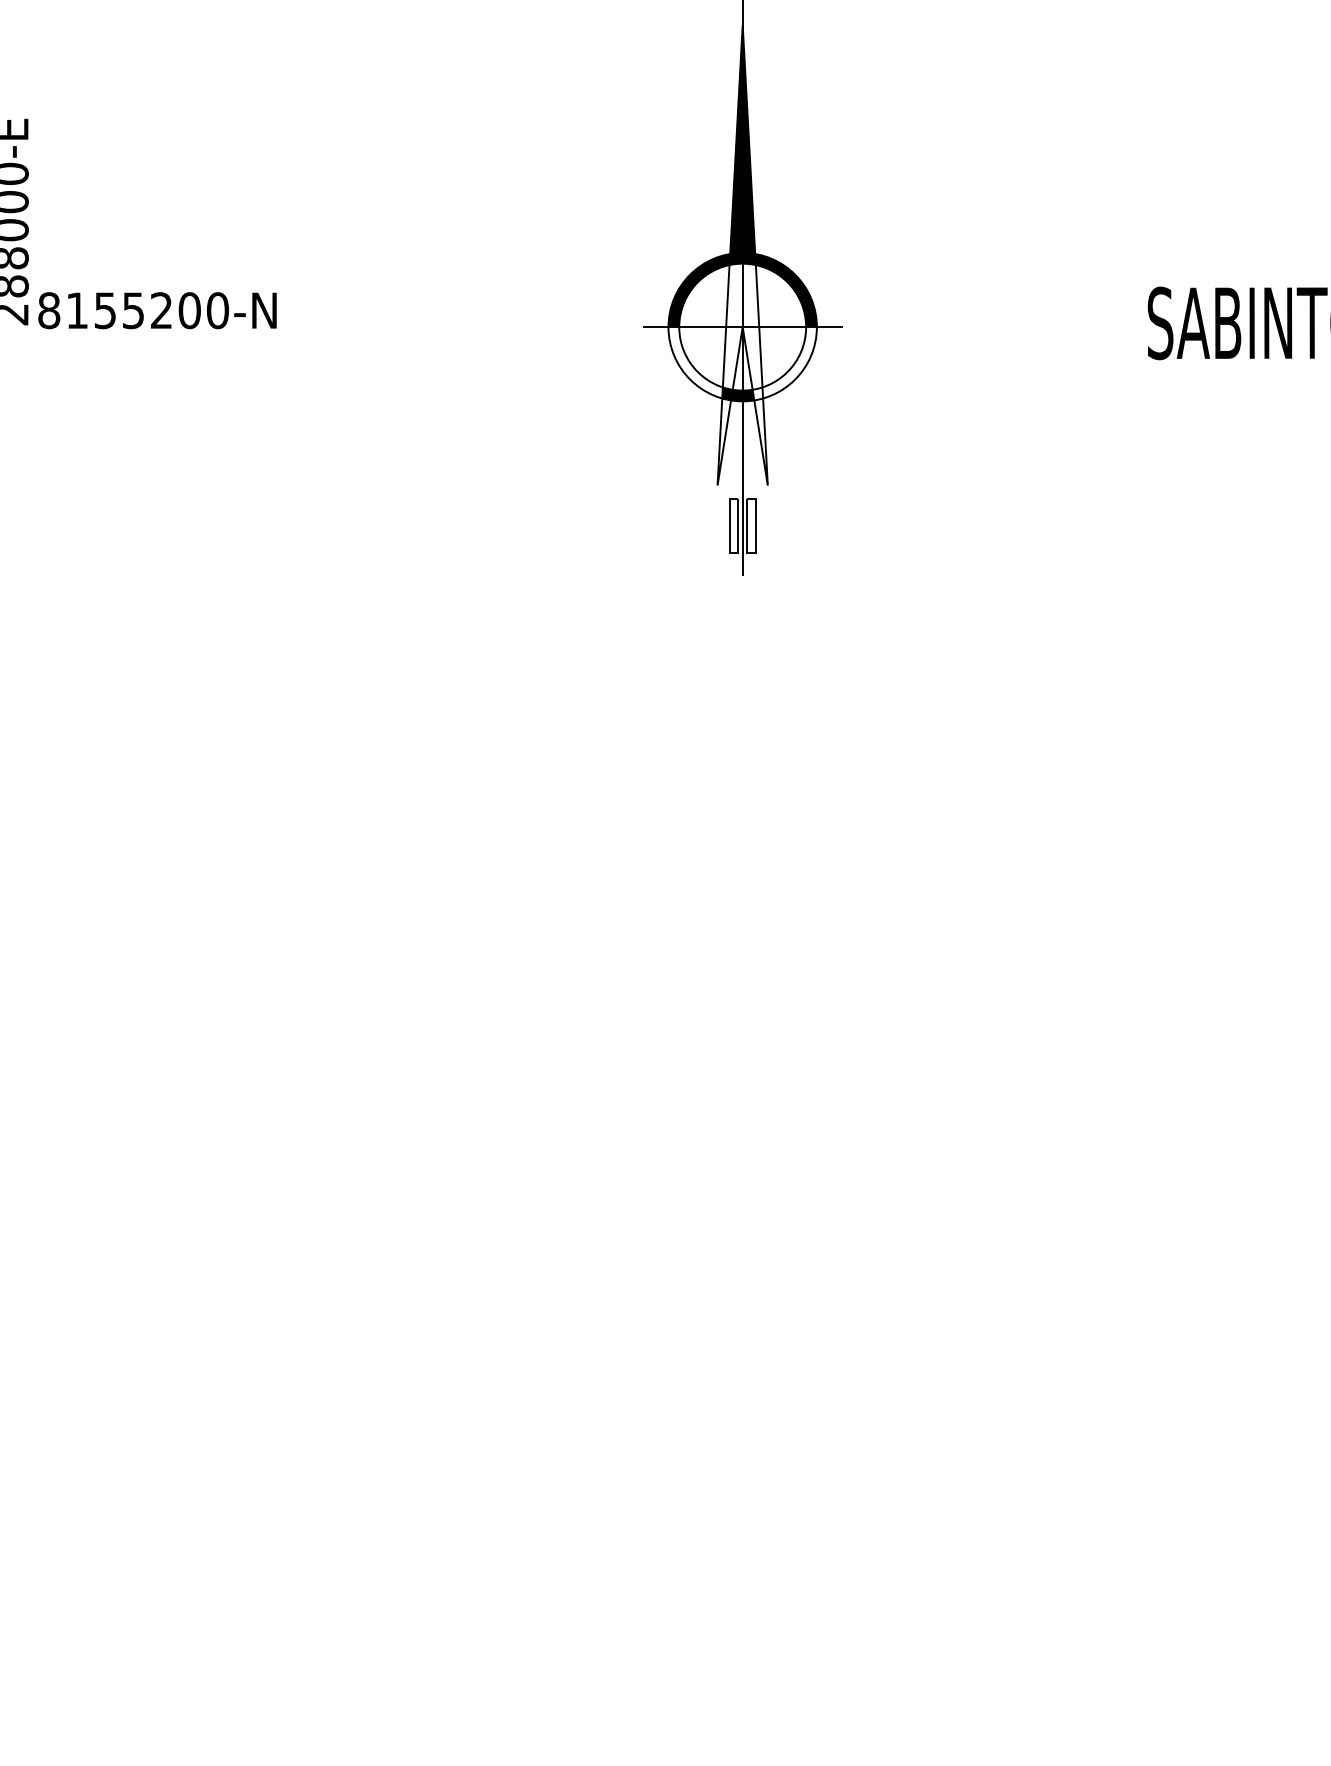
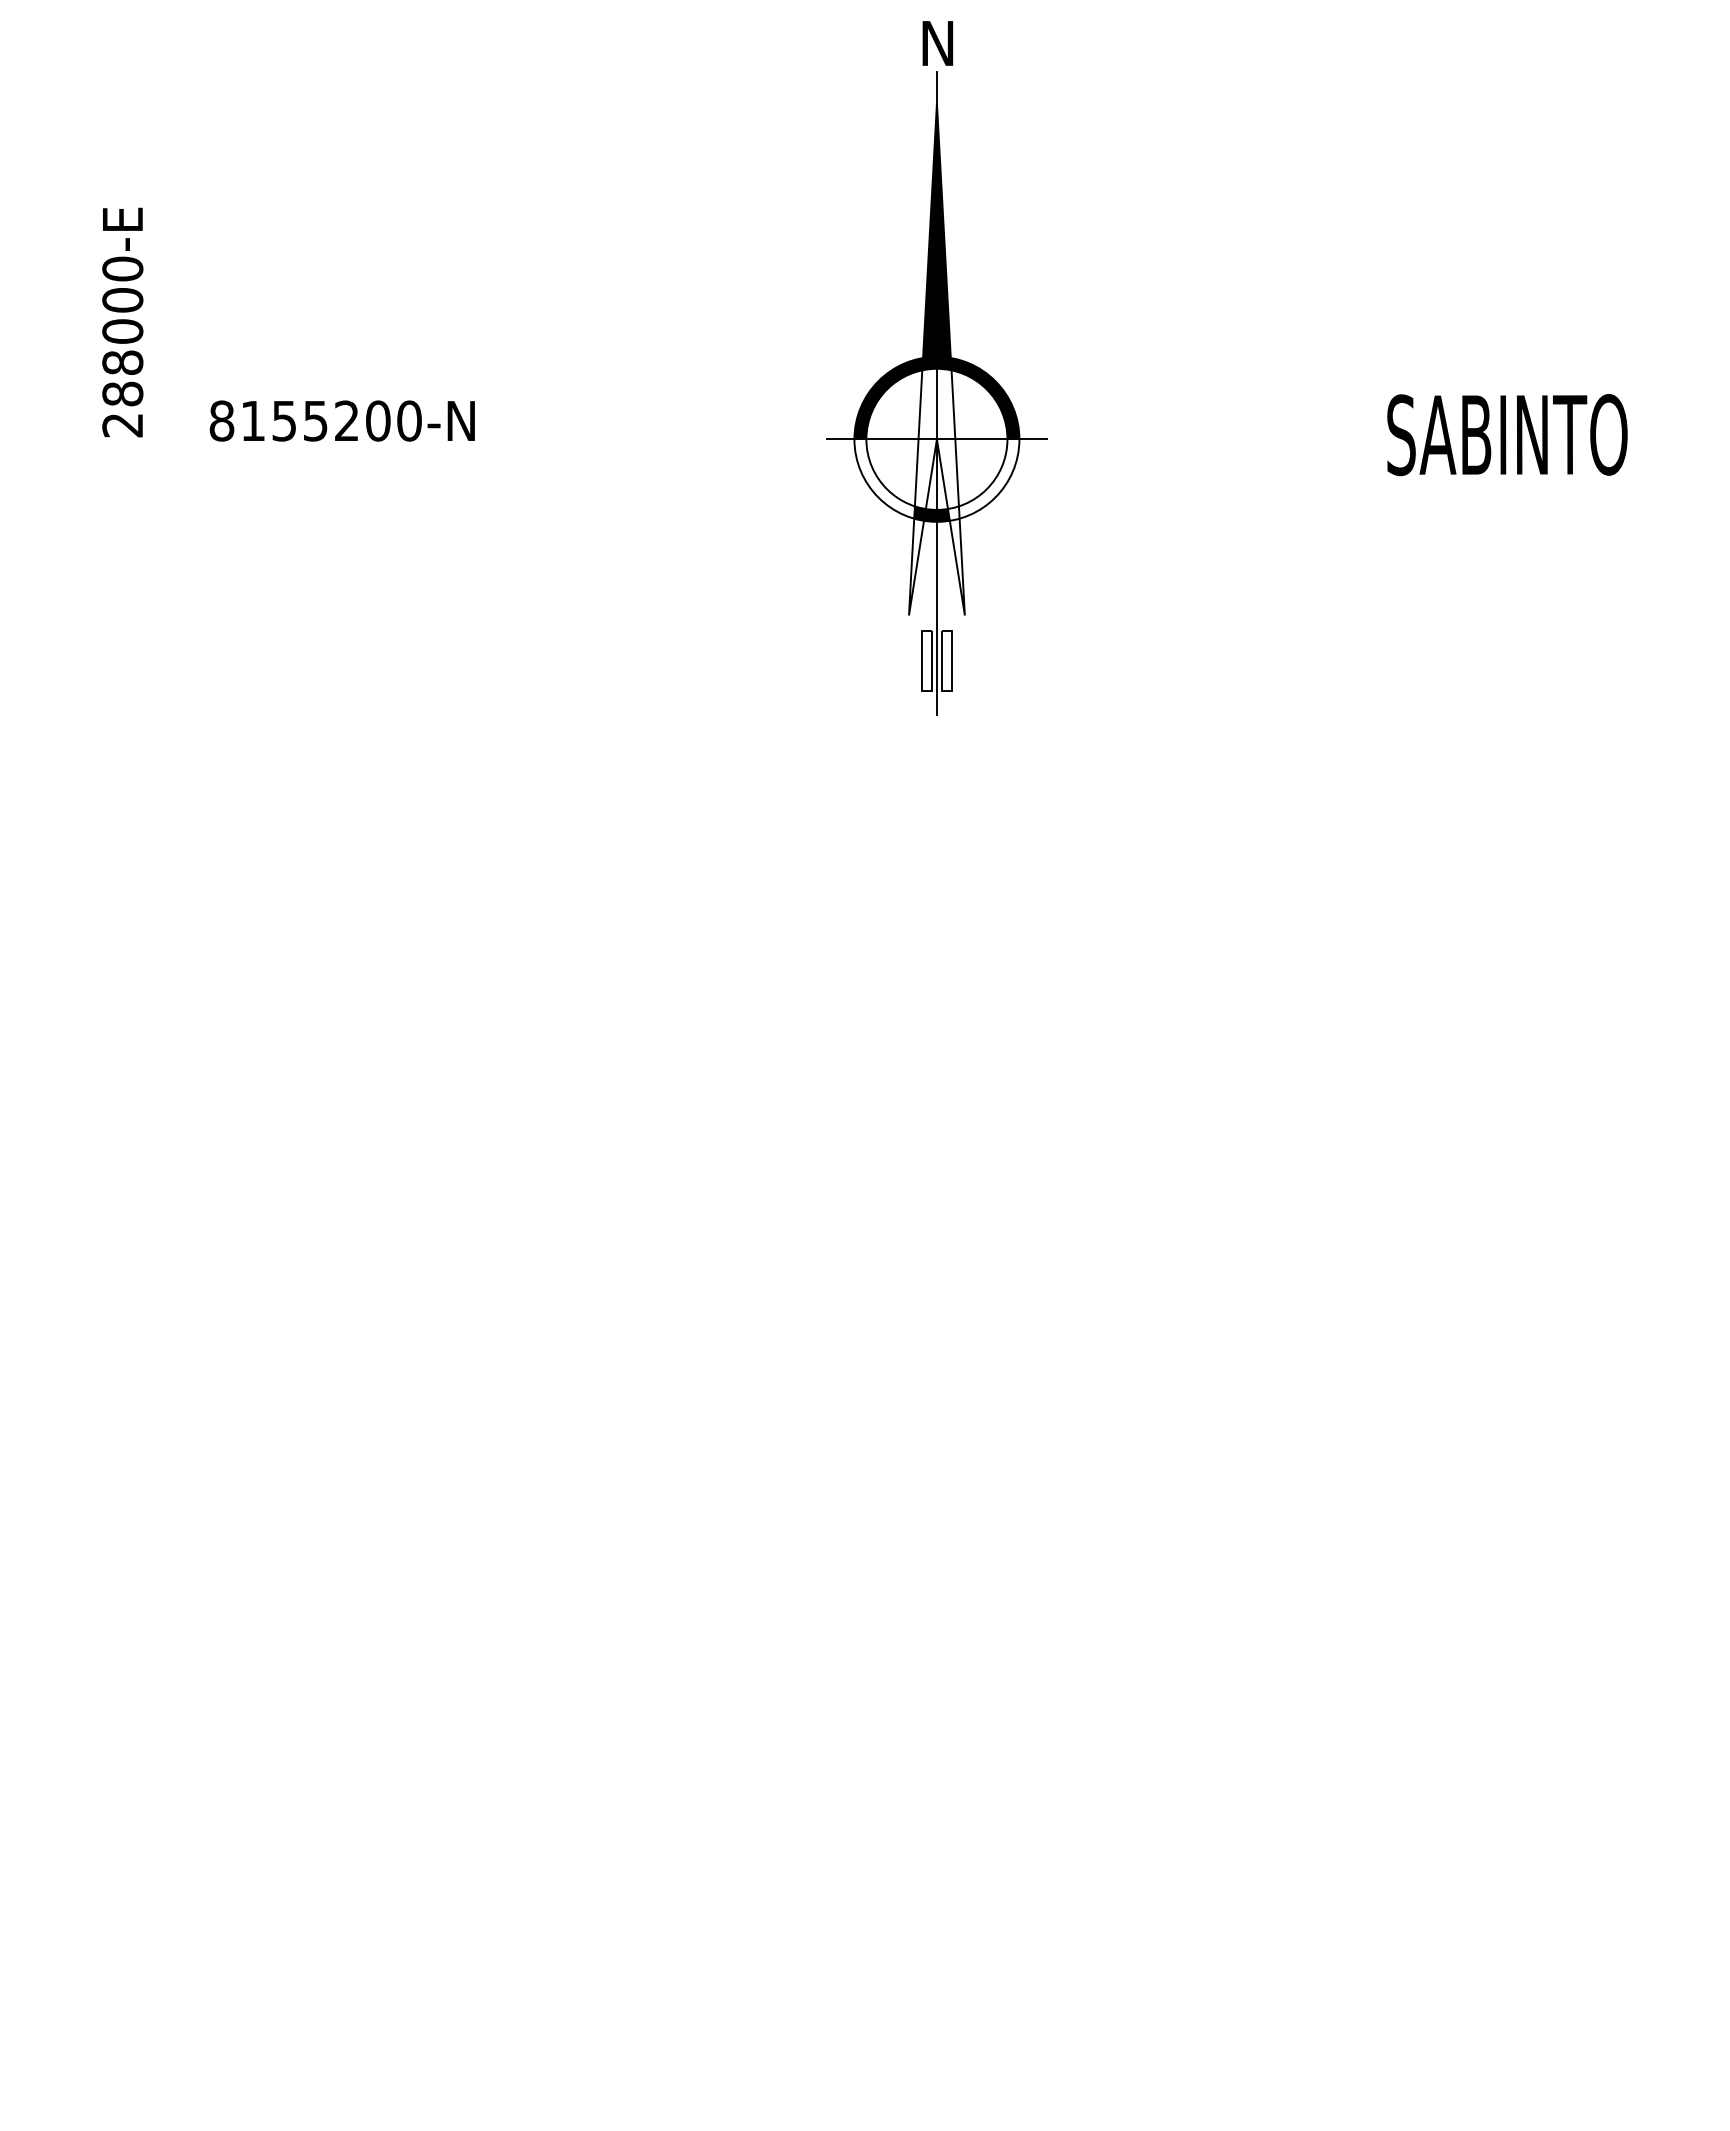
text: (156, 310) -> (341, 420), moved

